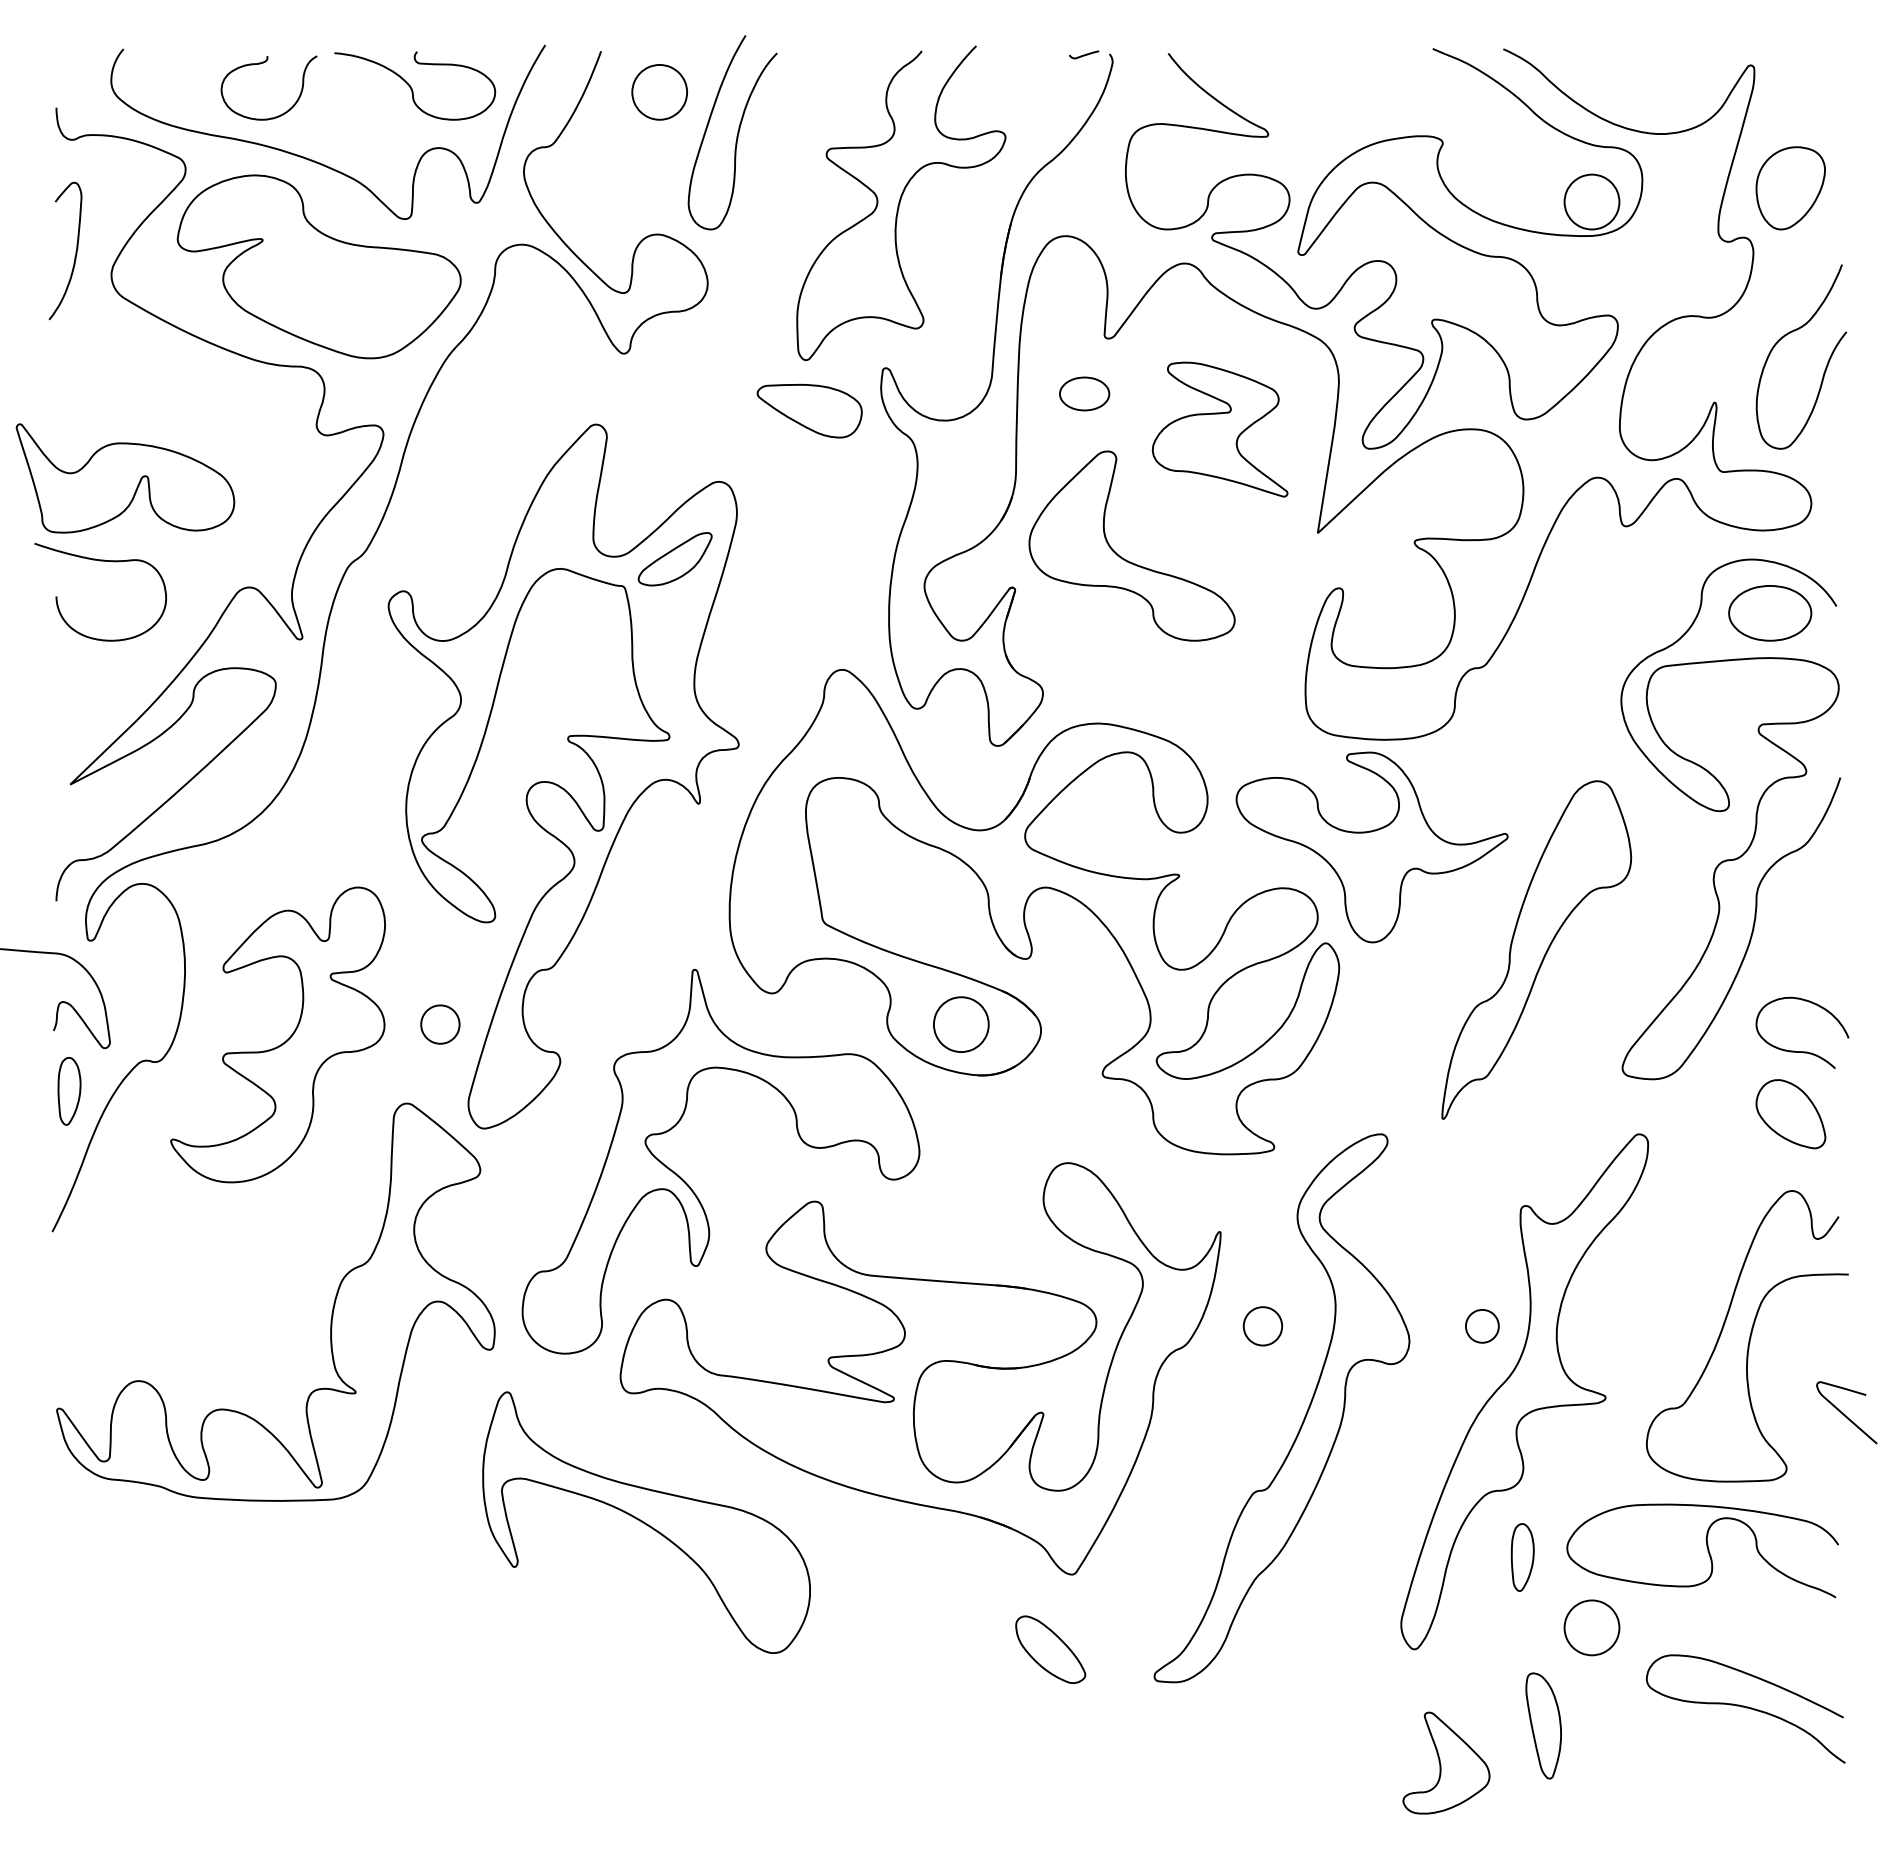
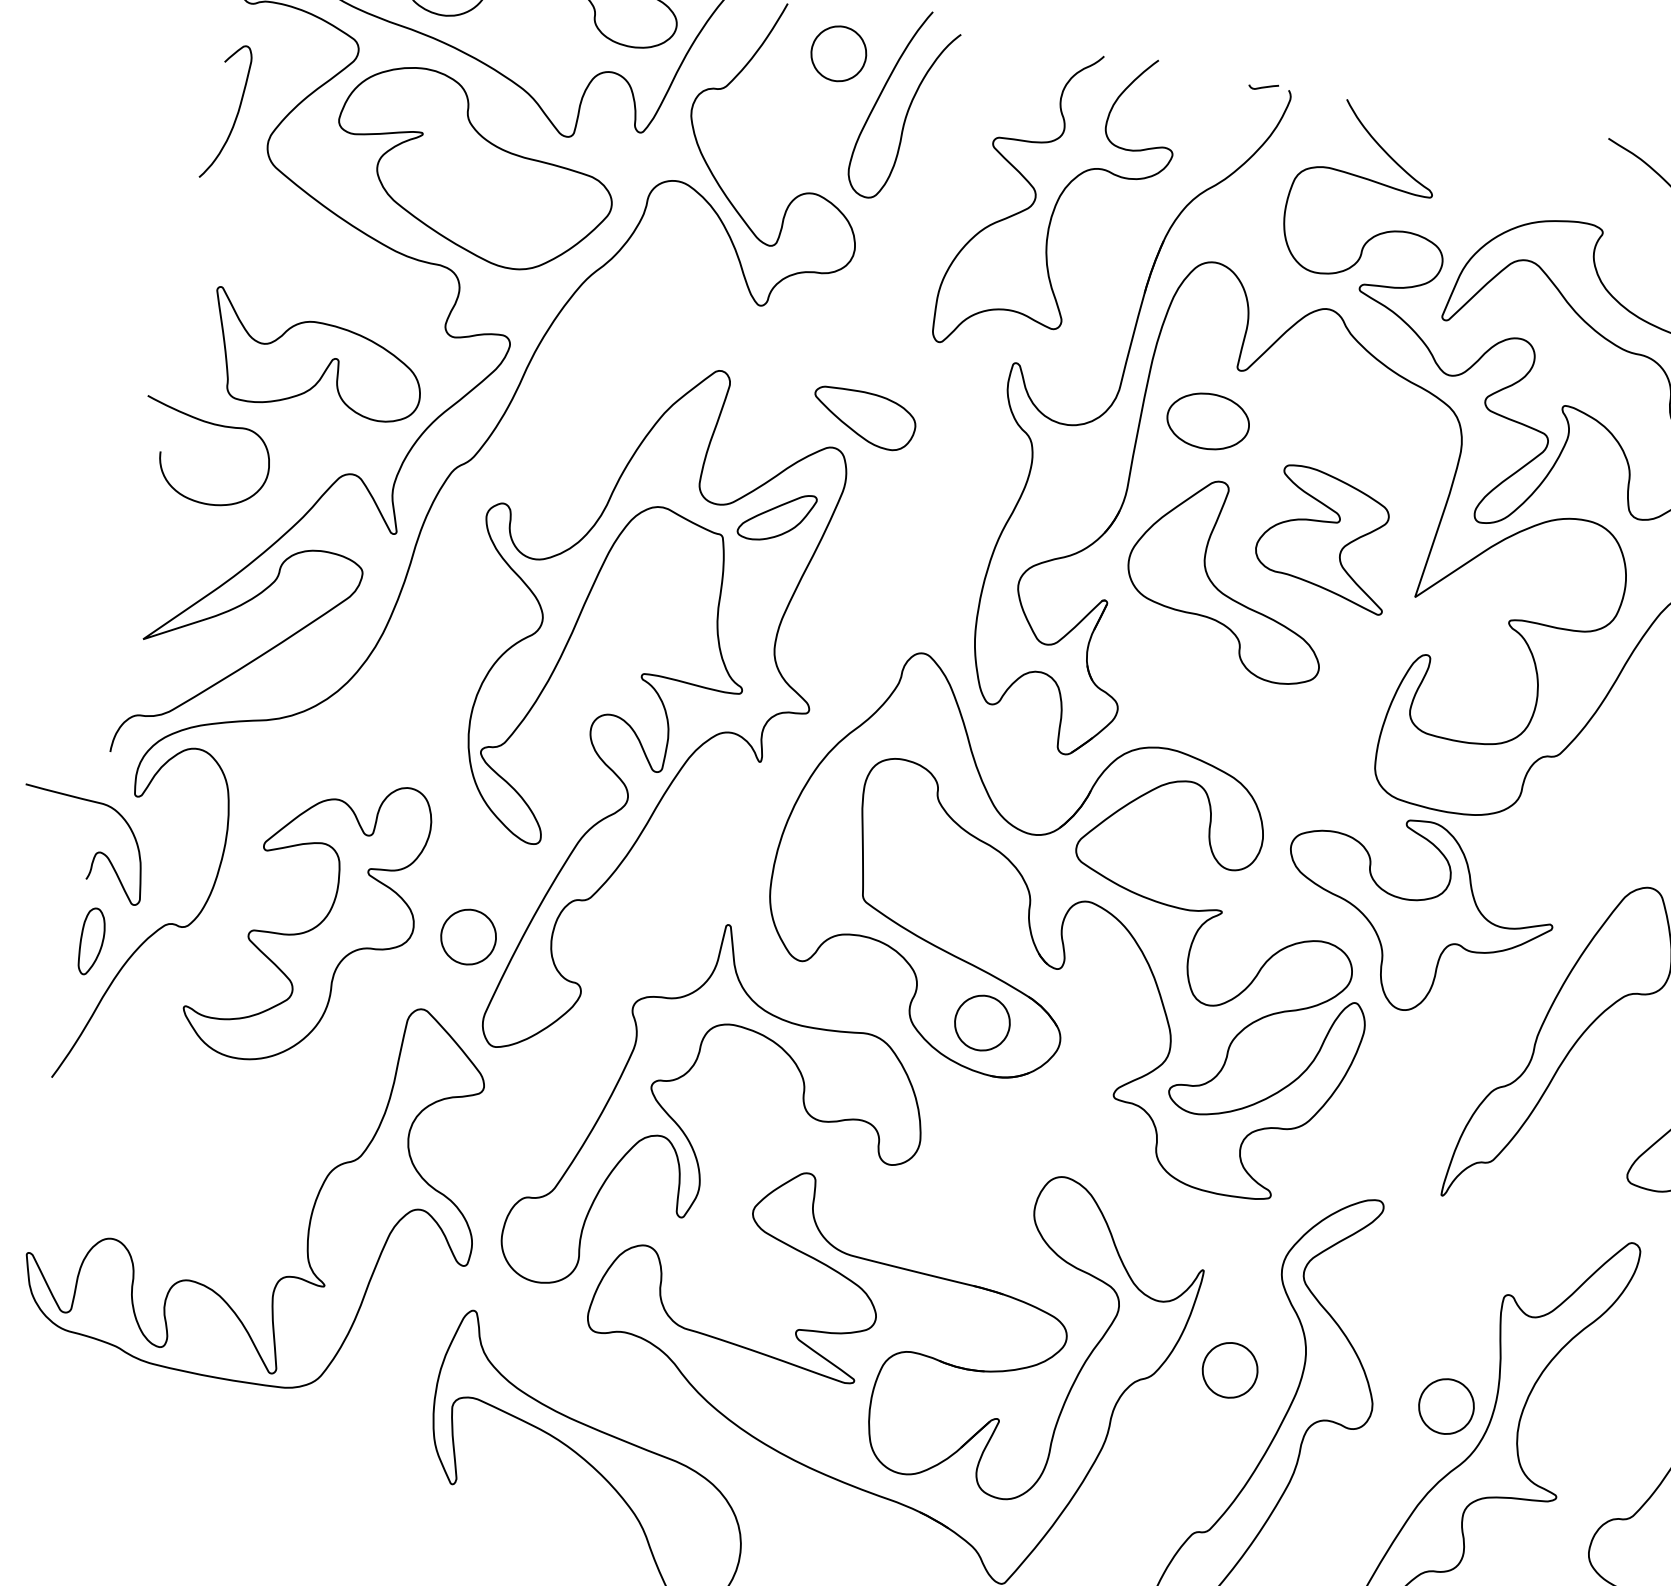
part: (1084, 393) -> (1208, 420), size x1.67
part: (809, 410) -> (863, 418), moved
part: (1219, 429) -> (1325, 537), moved
part: (125, 478) -> (316, 357), moved
part: (440, 1024) -> (468, 936), size x1.43
part: (1262, 1326) -> (1229, 1370), size x1.43
part: (1482, 1326) -> (1446, 1406), size x1.67

